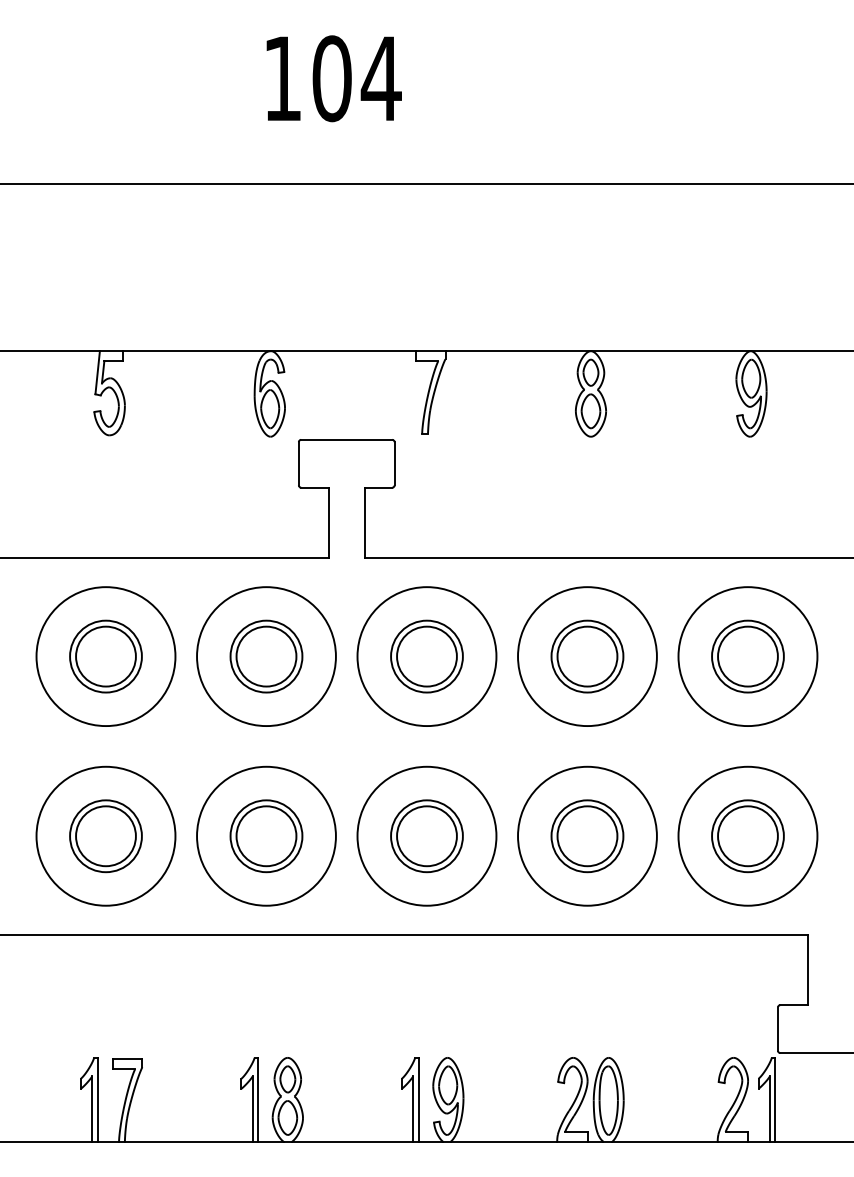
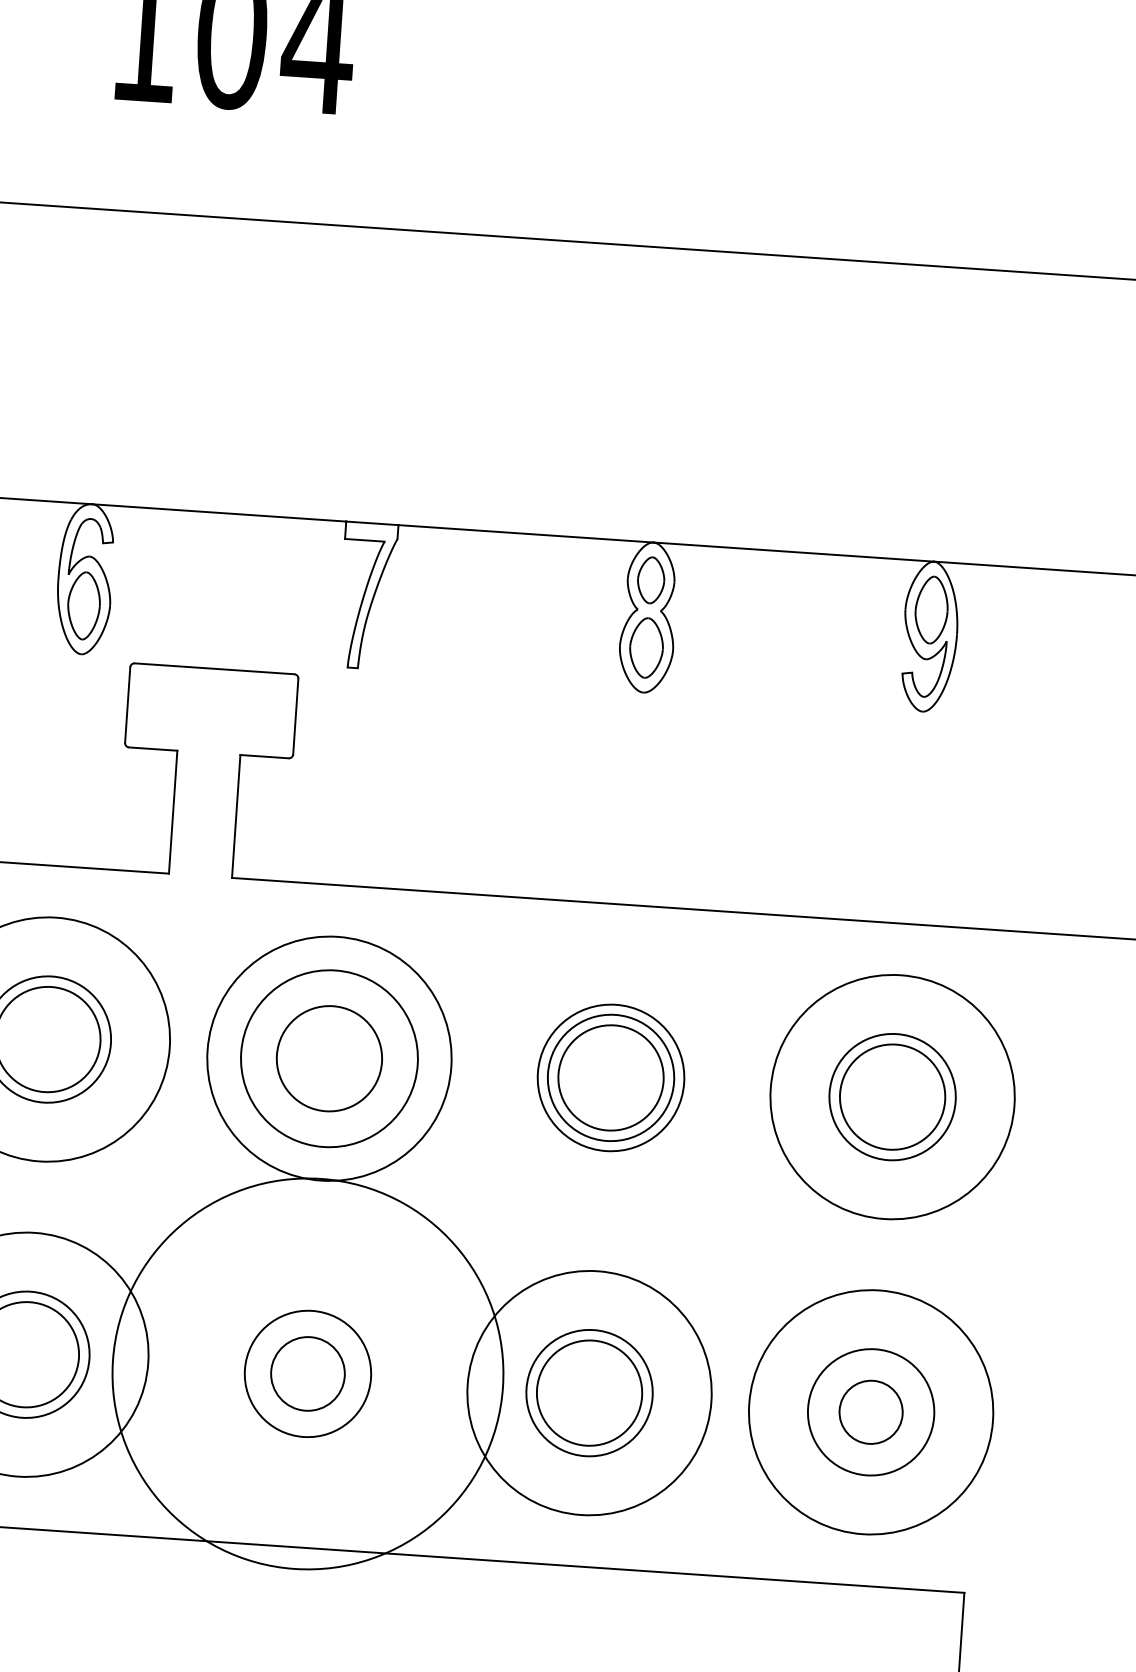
circle: (426, 656) -> (328, 1058), size x1.4
circle: (587, 656) -> (611, 1077), size x0.6
circle: (426, 835) -> (307, 1372), size x1.6
circle: (426, 836) -> (307, 1374), size x0.7
circle: (747, 836) -> (870, 1412), size x0.6

